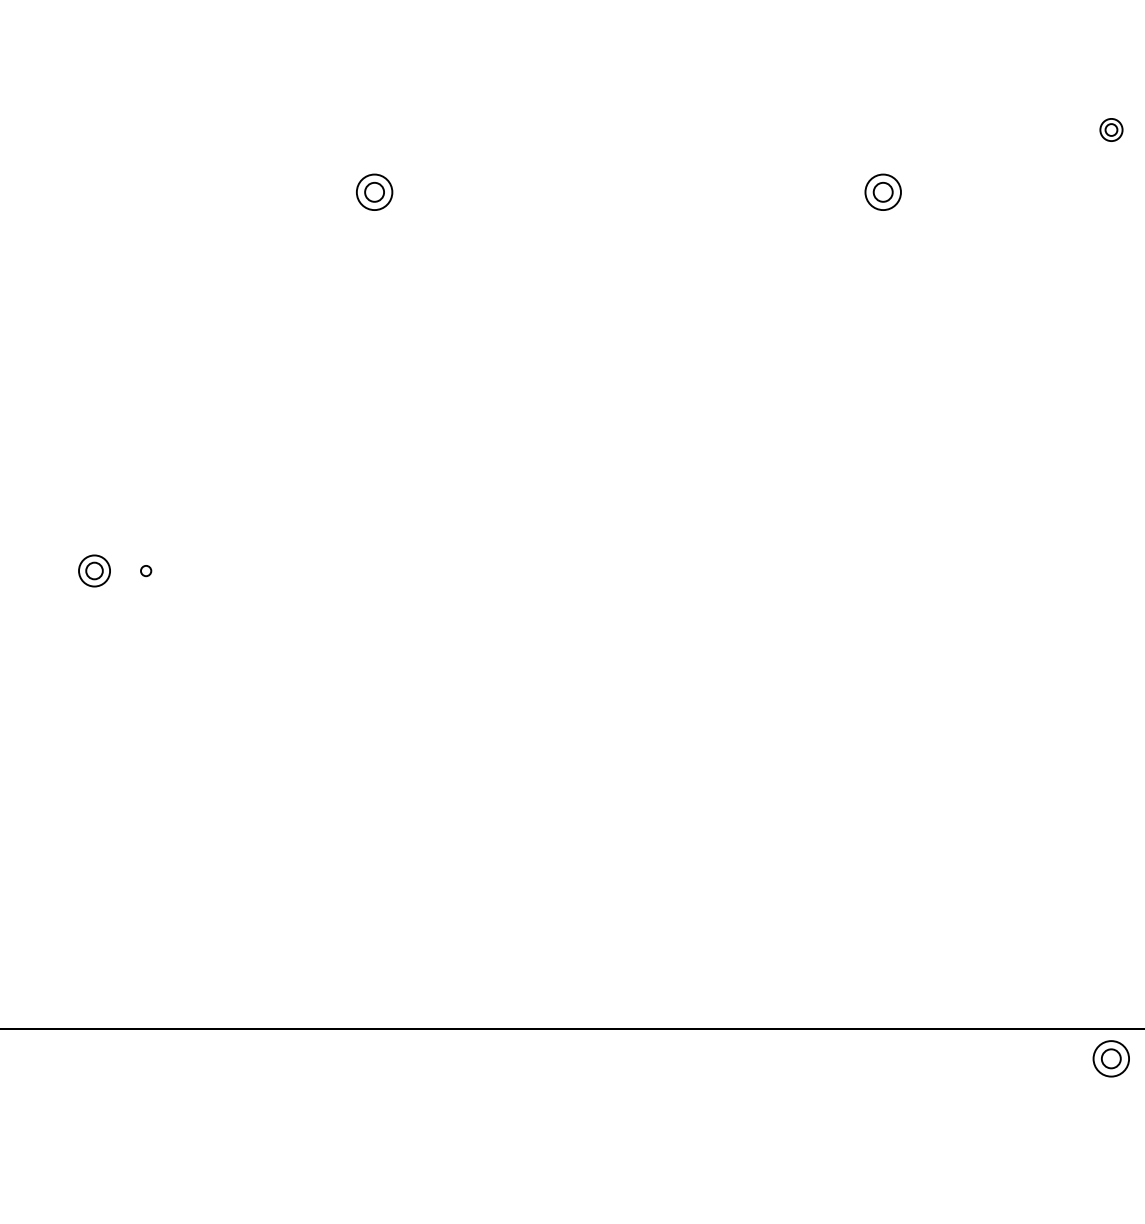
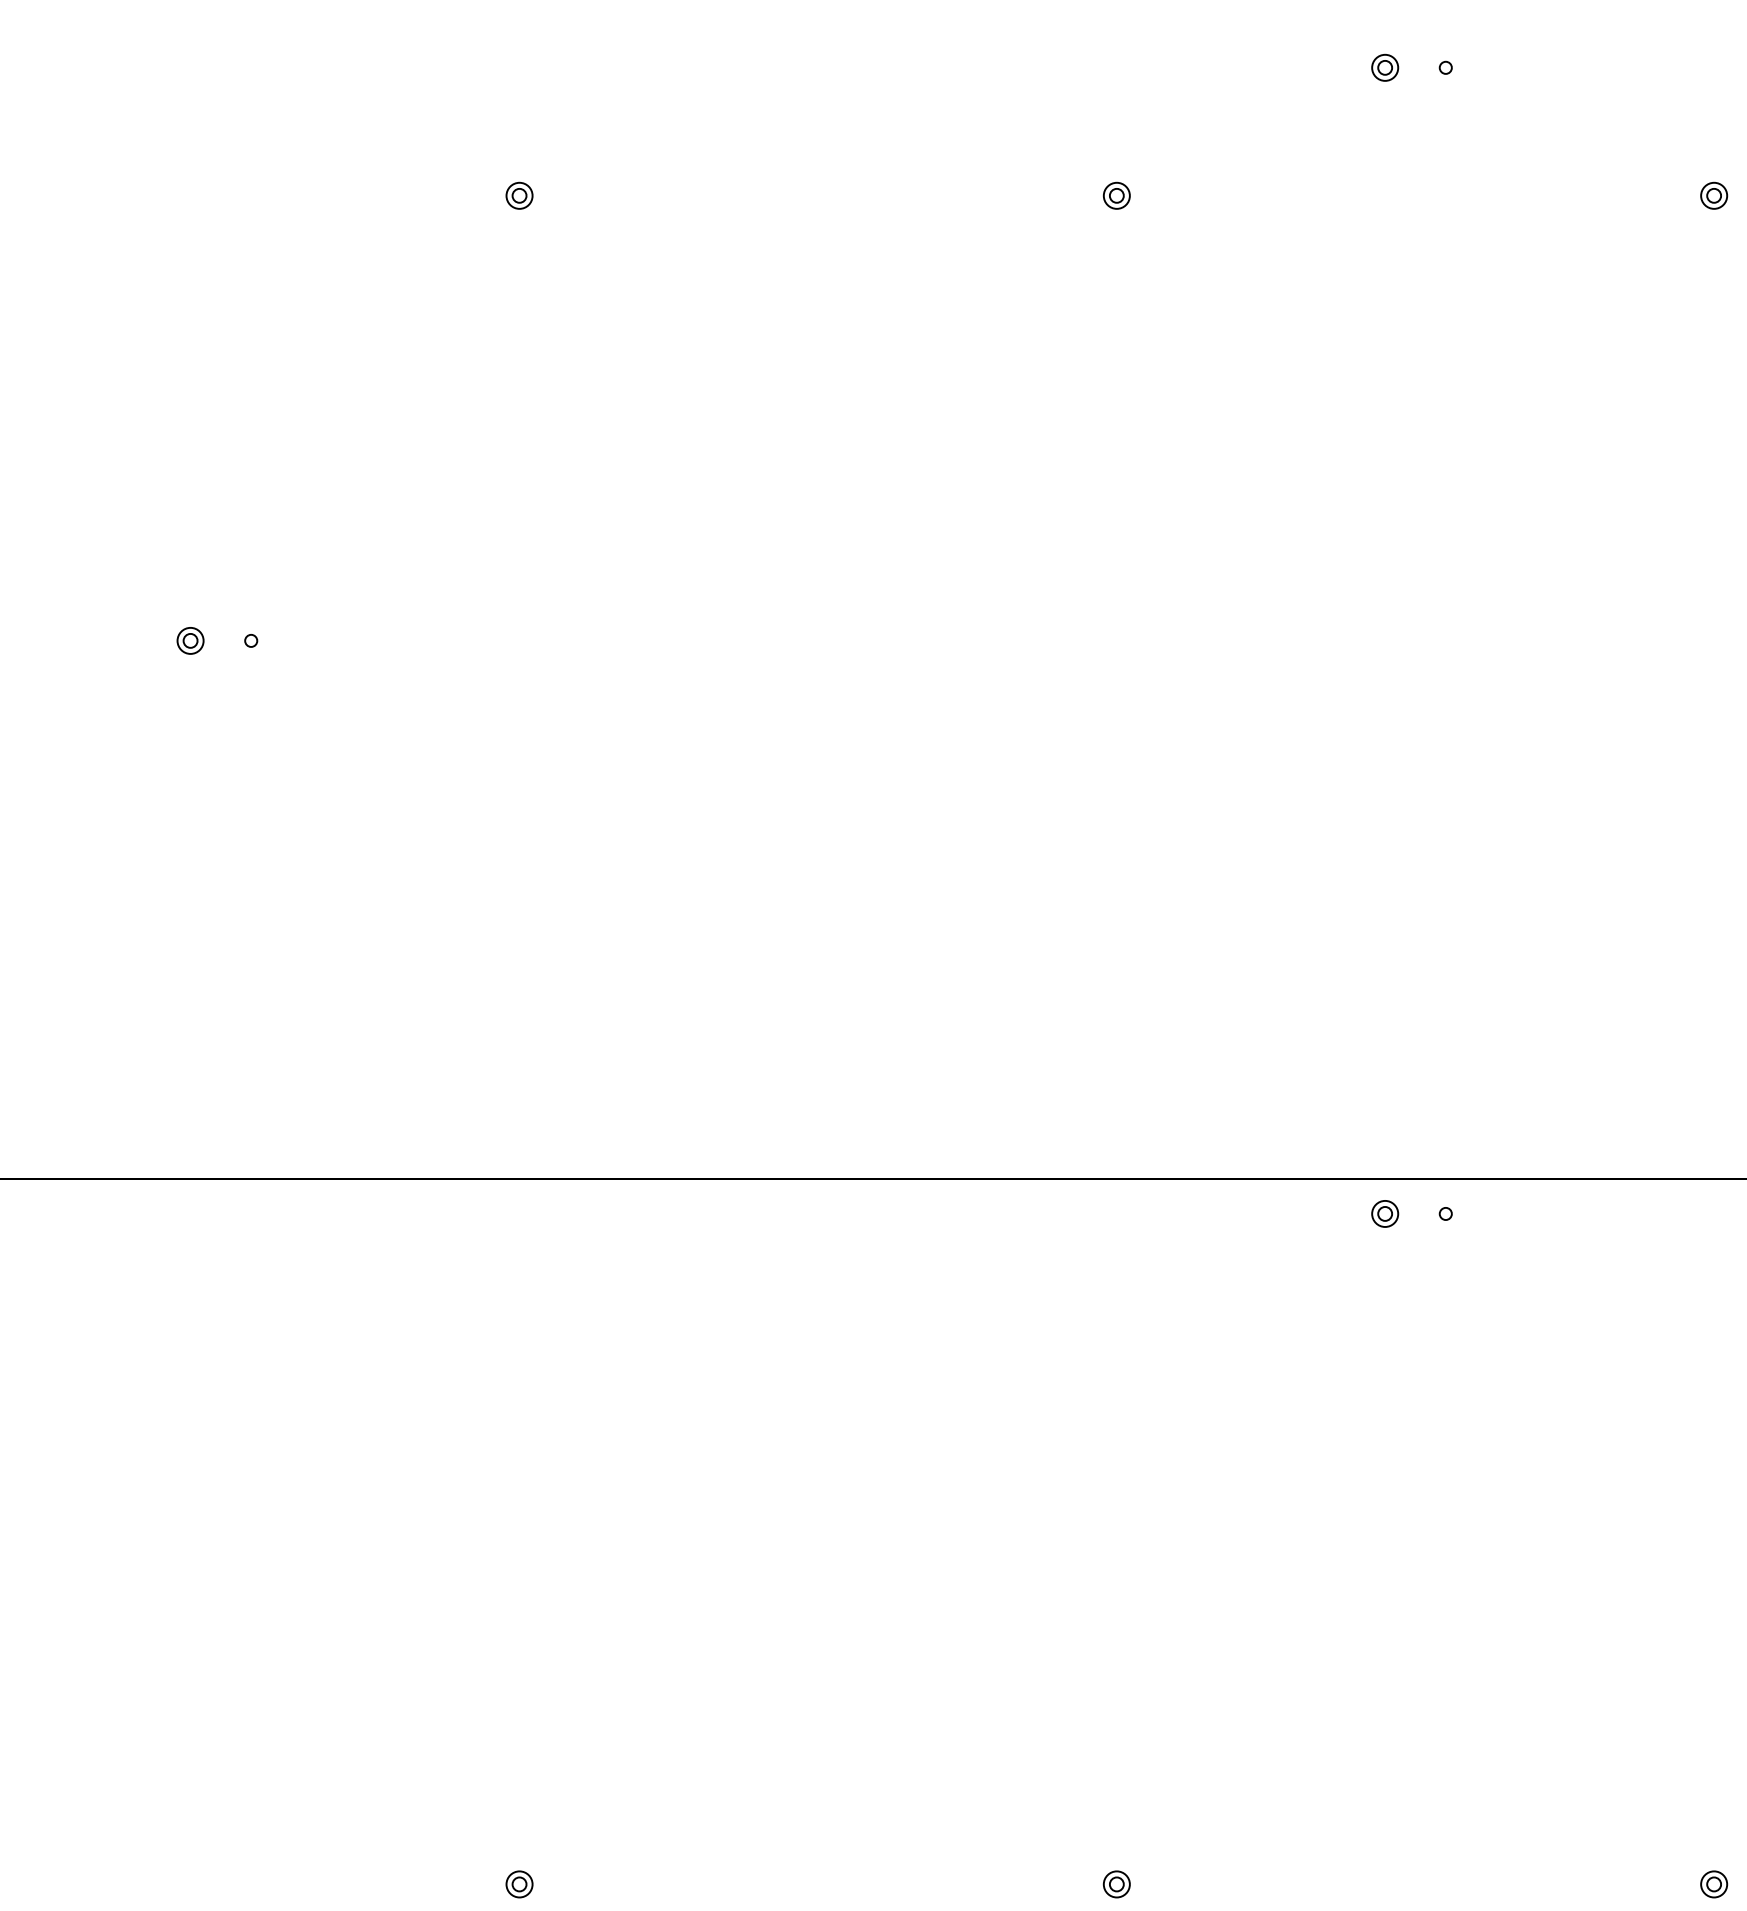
part: (1111, 129) -> (1385, 67), moved
part: (374, 191) -> (519, 195), size x0.62
part: (882, 191) -> (1116, 195), size x0.62
part: (94, 570) -> (190, 640), size x0.71
part: (1111, 1058) -> (1385, 1213), size x0.62

